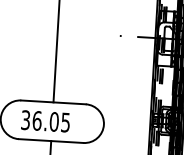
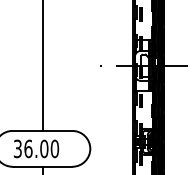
text: (65, 122) -> (54, 148), 36.05 -> 36.00

